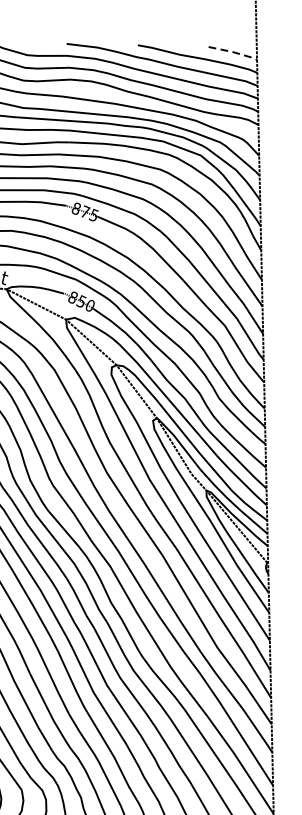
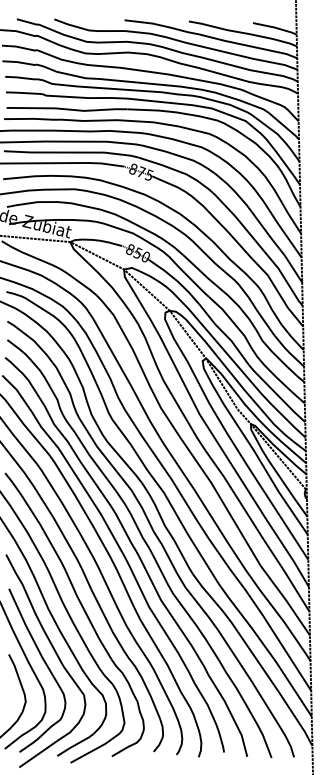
line: (233, 51) -> (275, 27), dashed -> solid

